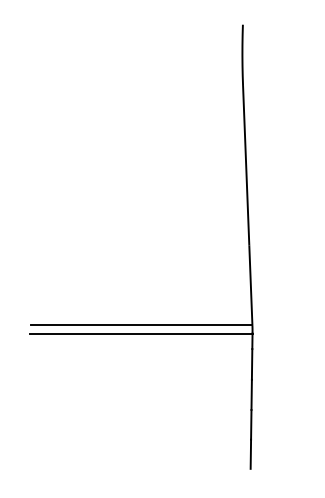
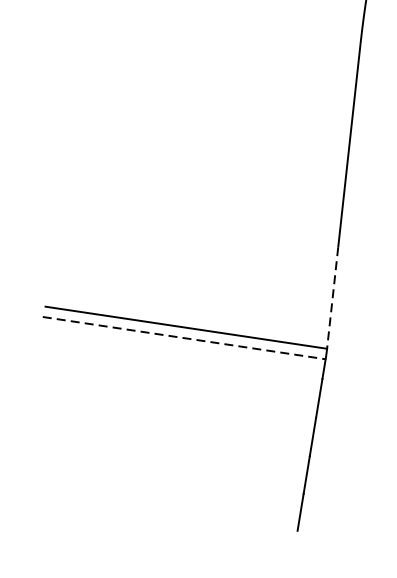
line: (250, 286) -> (332, 299), solid -> dashed
line: (141, 333) -> (184, 338), solid -> dashed

